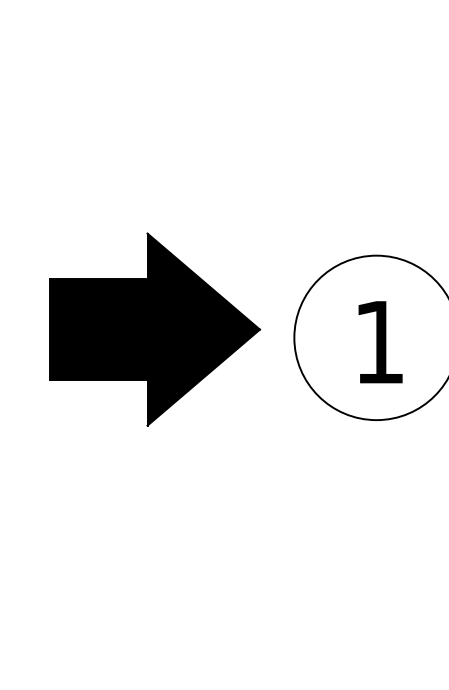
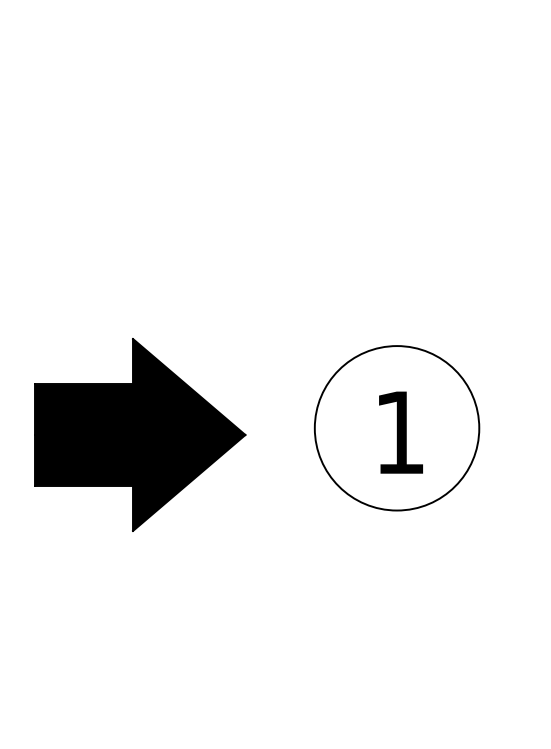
part: (155, 329) -> (140, 434), moved

